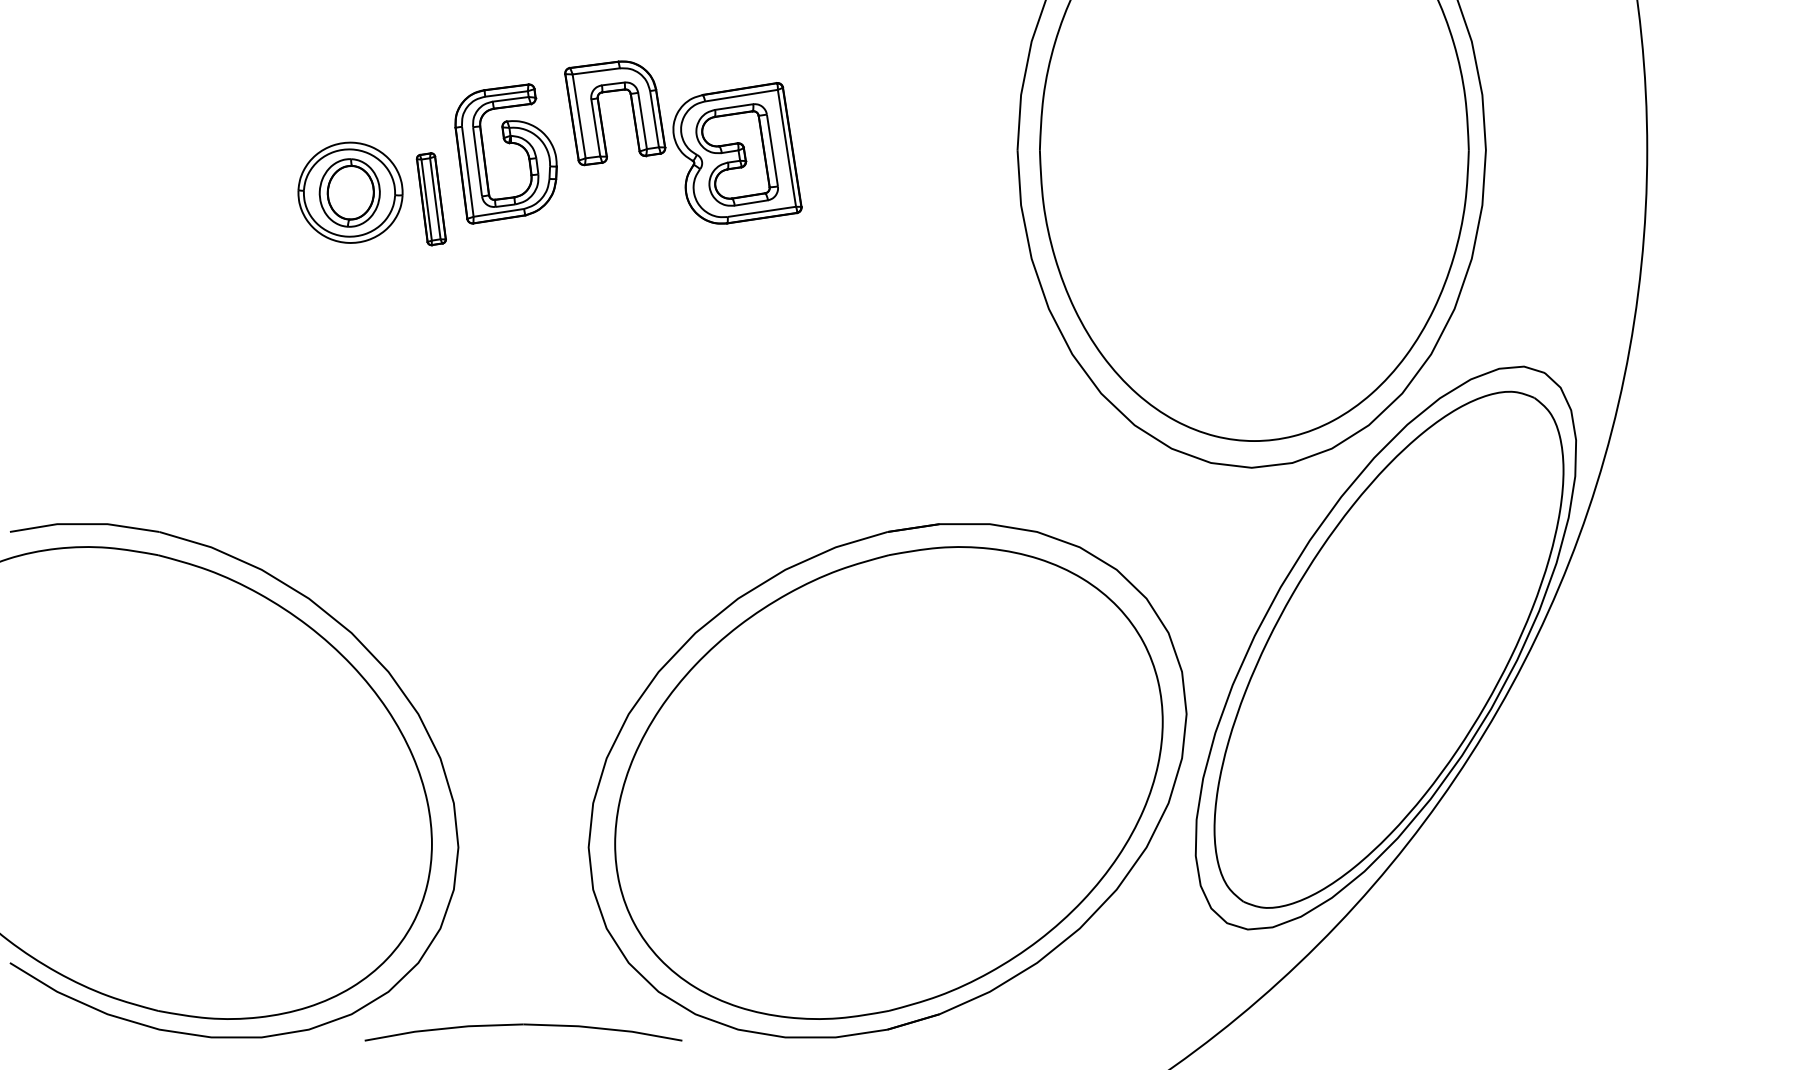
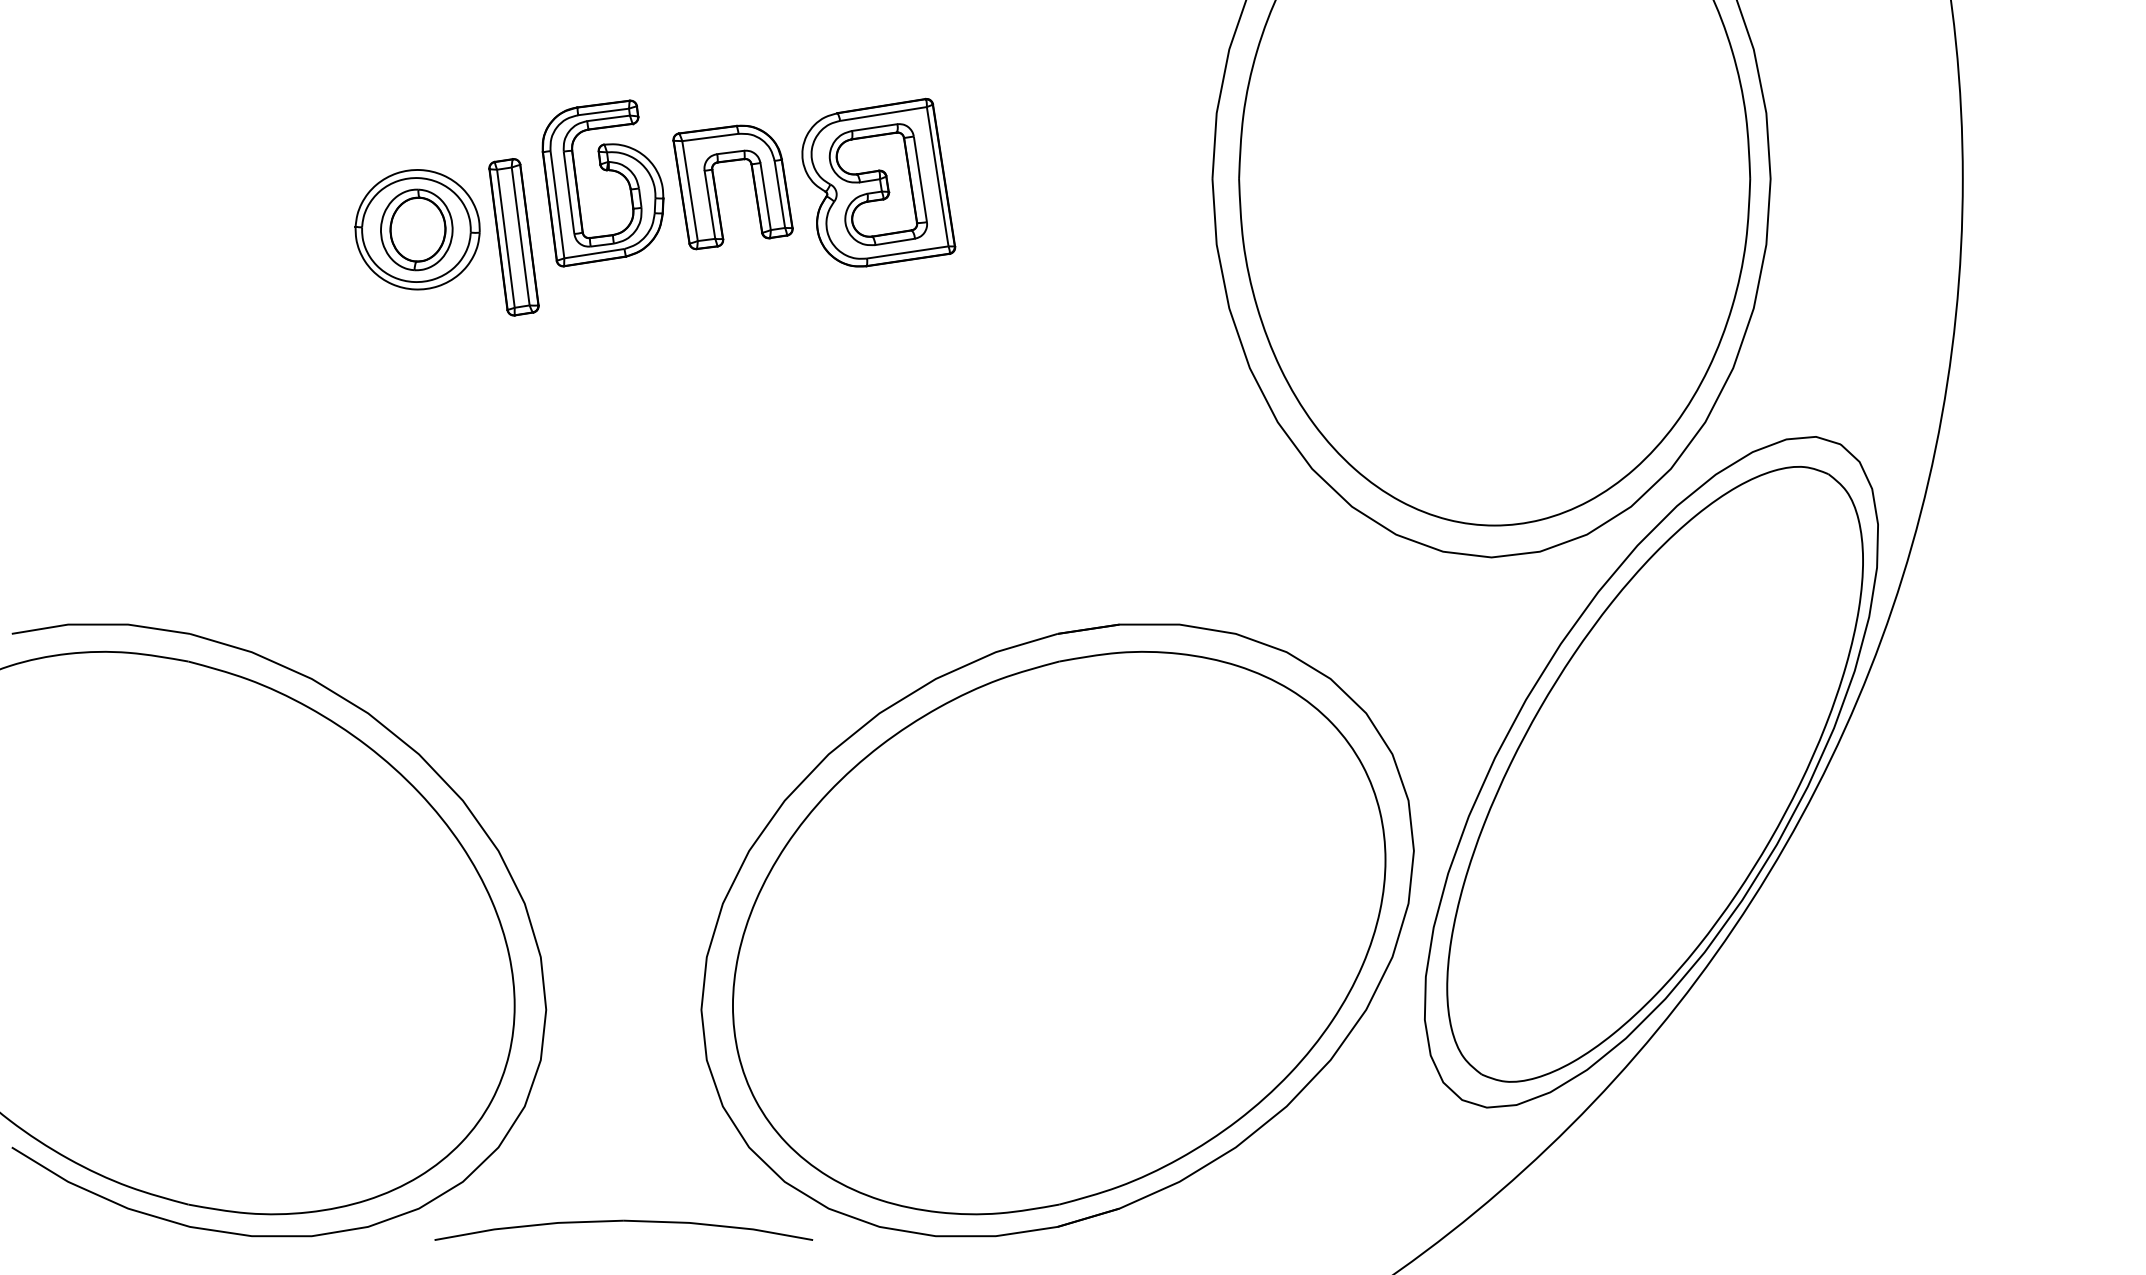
part: (601, 113) -> (716, 187), moved
part: (431, 199) -> (514, 237), size x1.43

